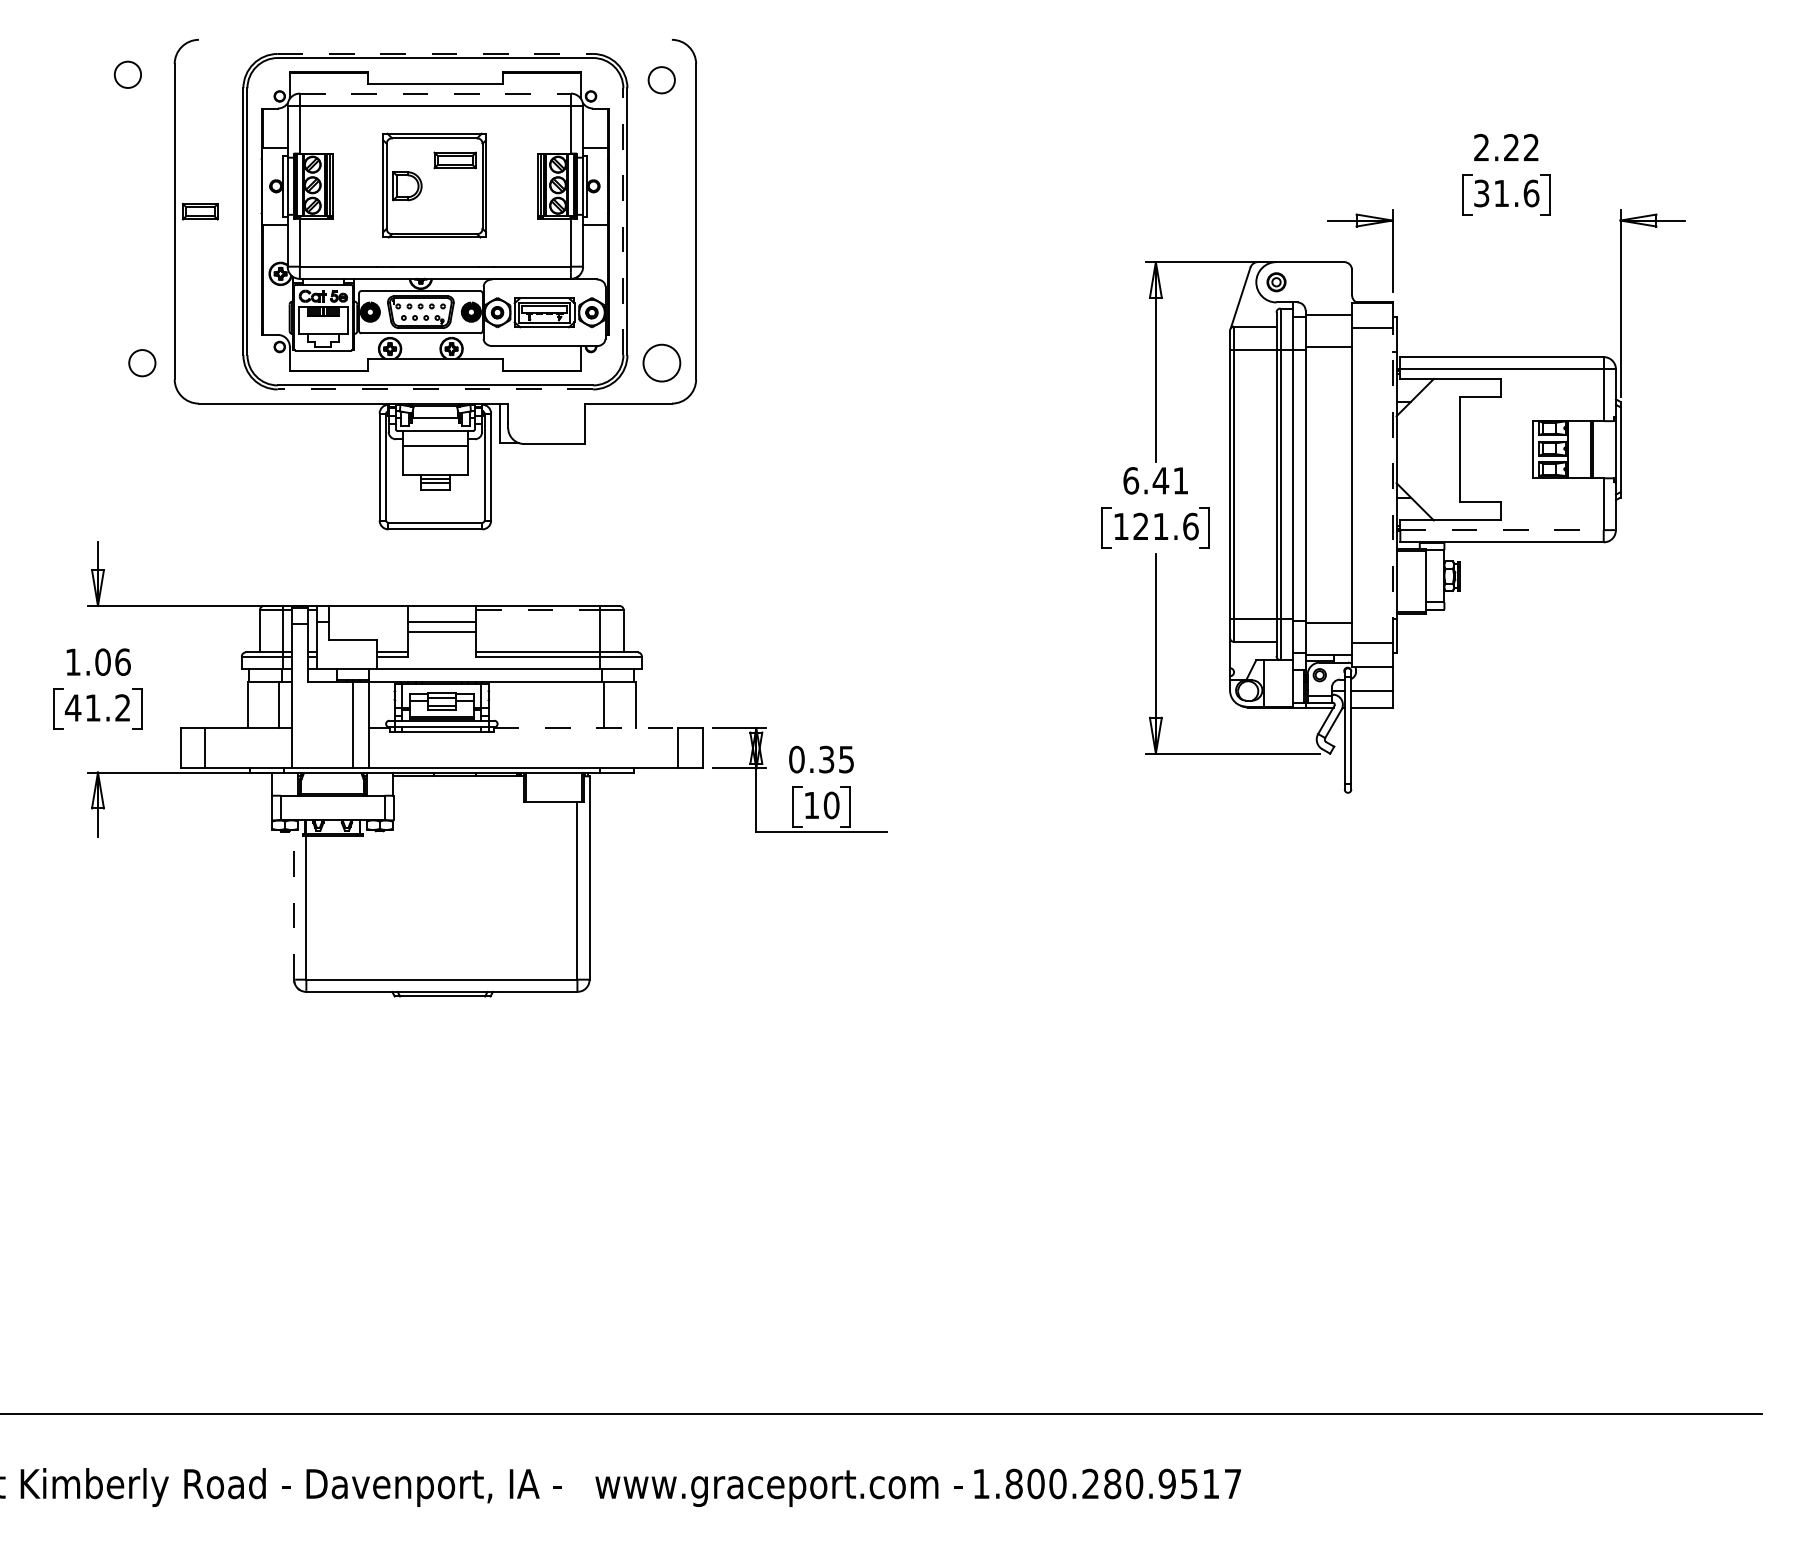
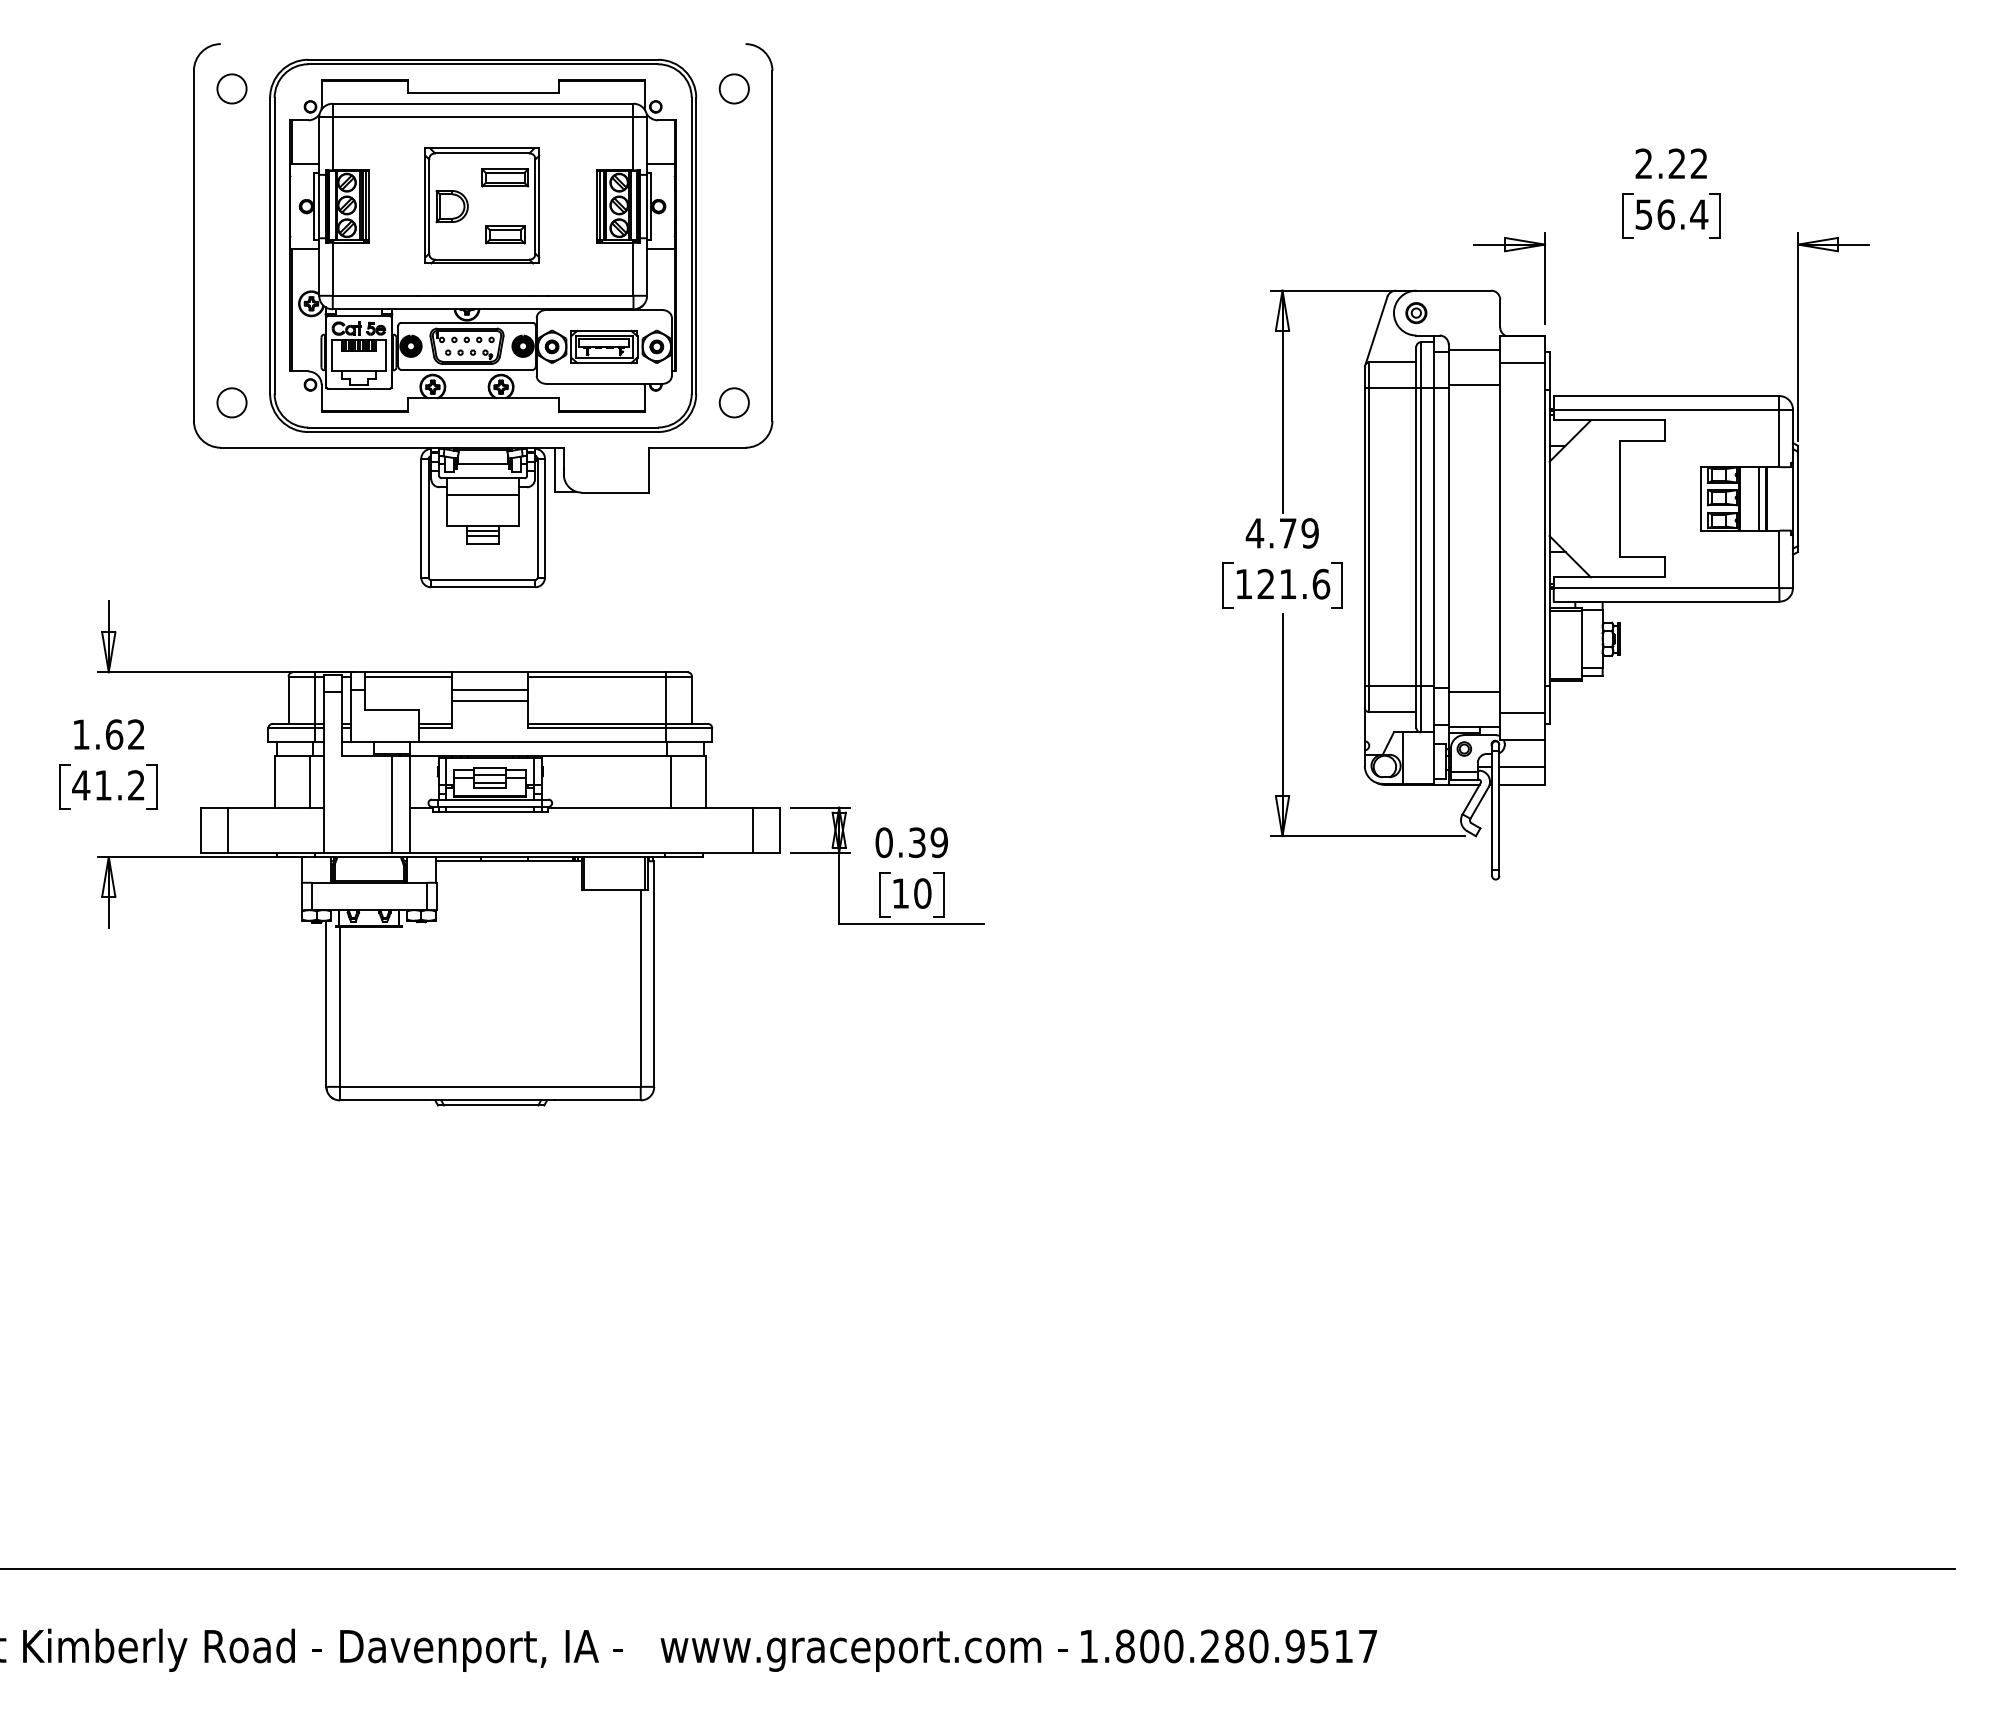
line: (435, 53) -> (483, 59), dashed -> solid
circle: (127, 74) -> (231, 88), moved
line: (435, 93) -> (483, 103), dashed -> solid
text: (1507, 193) -> (1672, 214), 31.6 -> 56.4
part: (200, 211) -> (505, 234), moved
line: (623, 221) -> (691, 245), dashed -> solid
circle: (141, 362) -> (231, 402), moved
circle: (661, 362) -> (733, 402), size x0.71
line: (435, 389) -> (483, 432), dashed -> solid
line: (1584, 449) -> (1758, 498), added
text: (1154, 480) -> (1281, 533), 6.41 -> 4.79
line: (1392, 485) -> (1545, 538), dashed -> solid
line: (1501, 530) -> (1666, 588), dashed -> solid
line: (368, 609) -> (408, 676), added
line: (538, 609) -> (597, 676), dashed -> solid
text: (113, 662) -> (125, 734), 1.06 -> 1.62
line: (586, 727) -> (650, 807), dashed -> solid
text: (845, 759) -> (938, 842), 0.35 -> 0.39
line: (294, 904) -> (326, 1003), dashed -> solid

